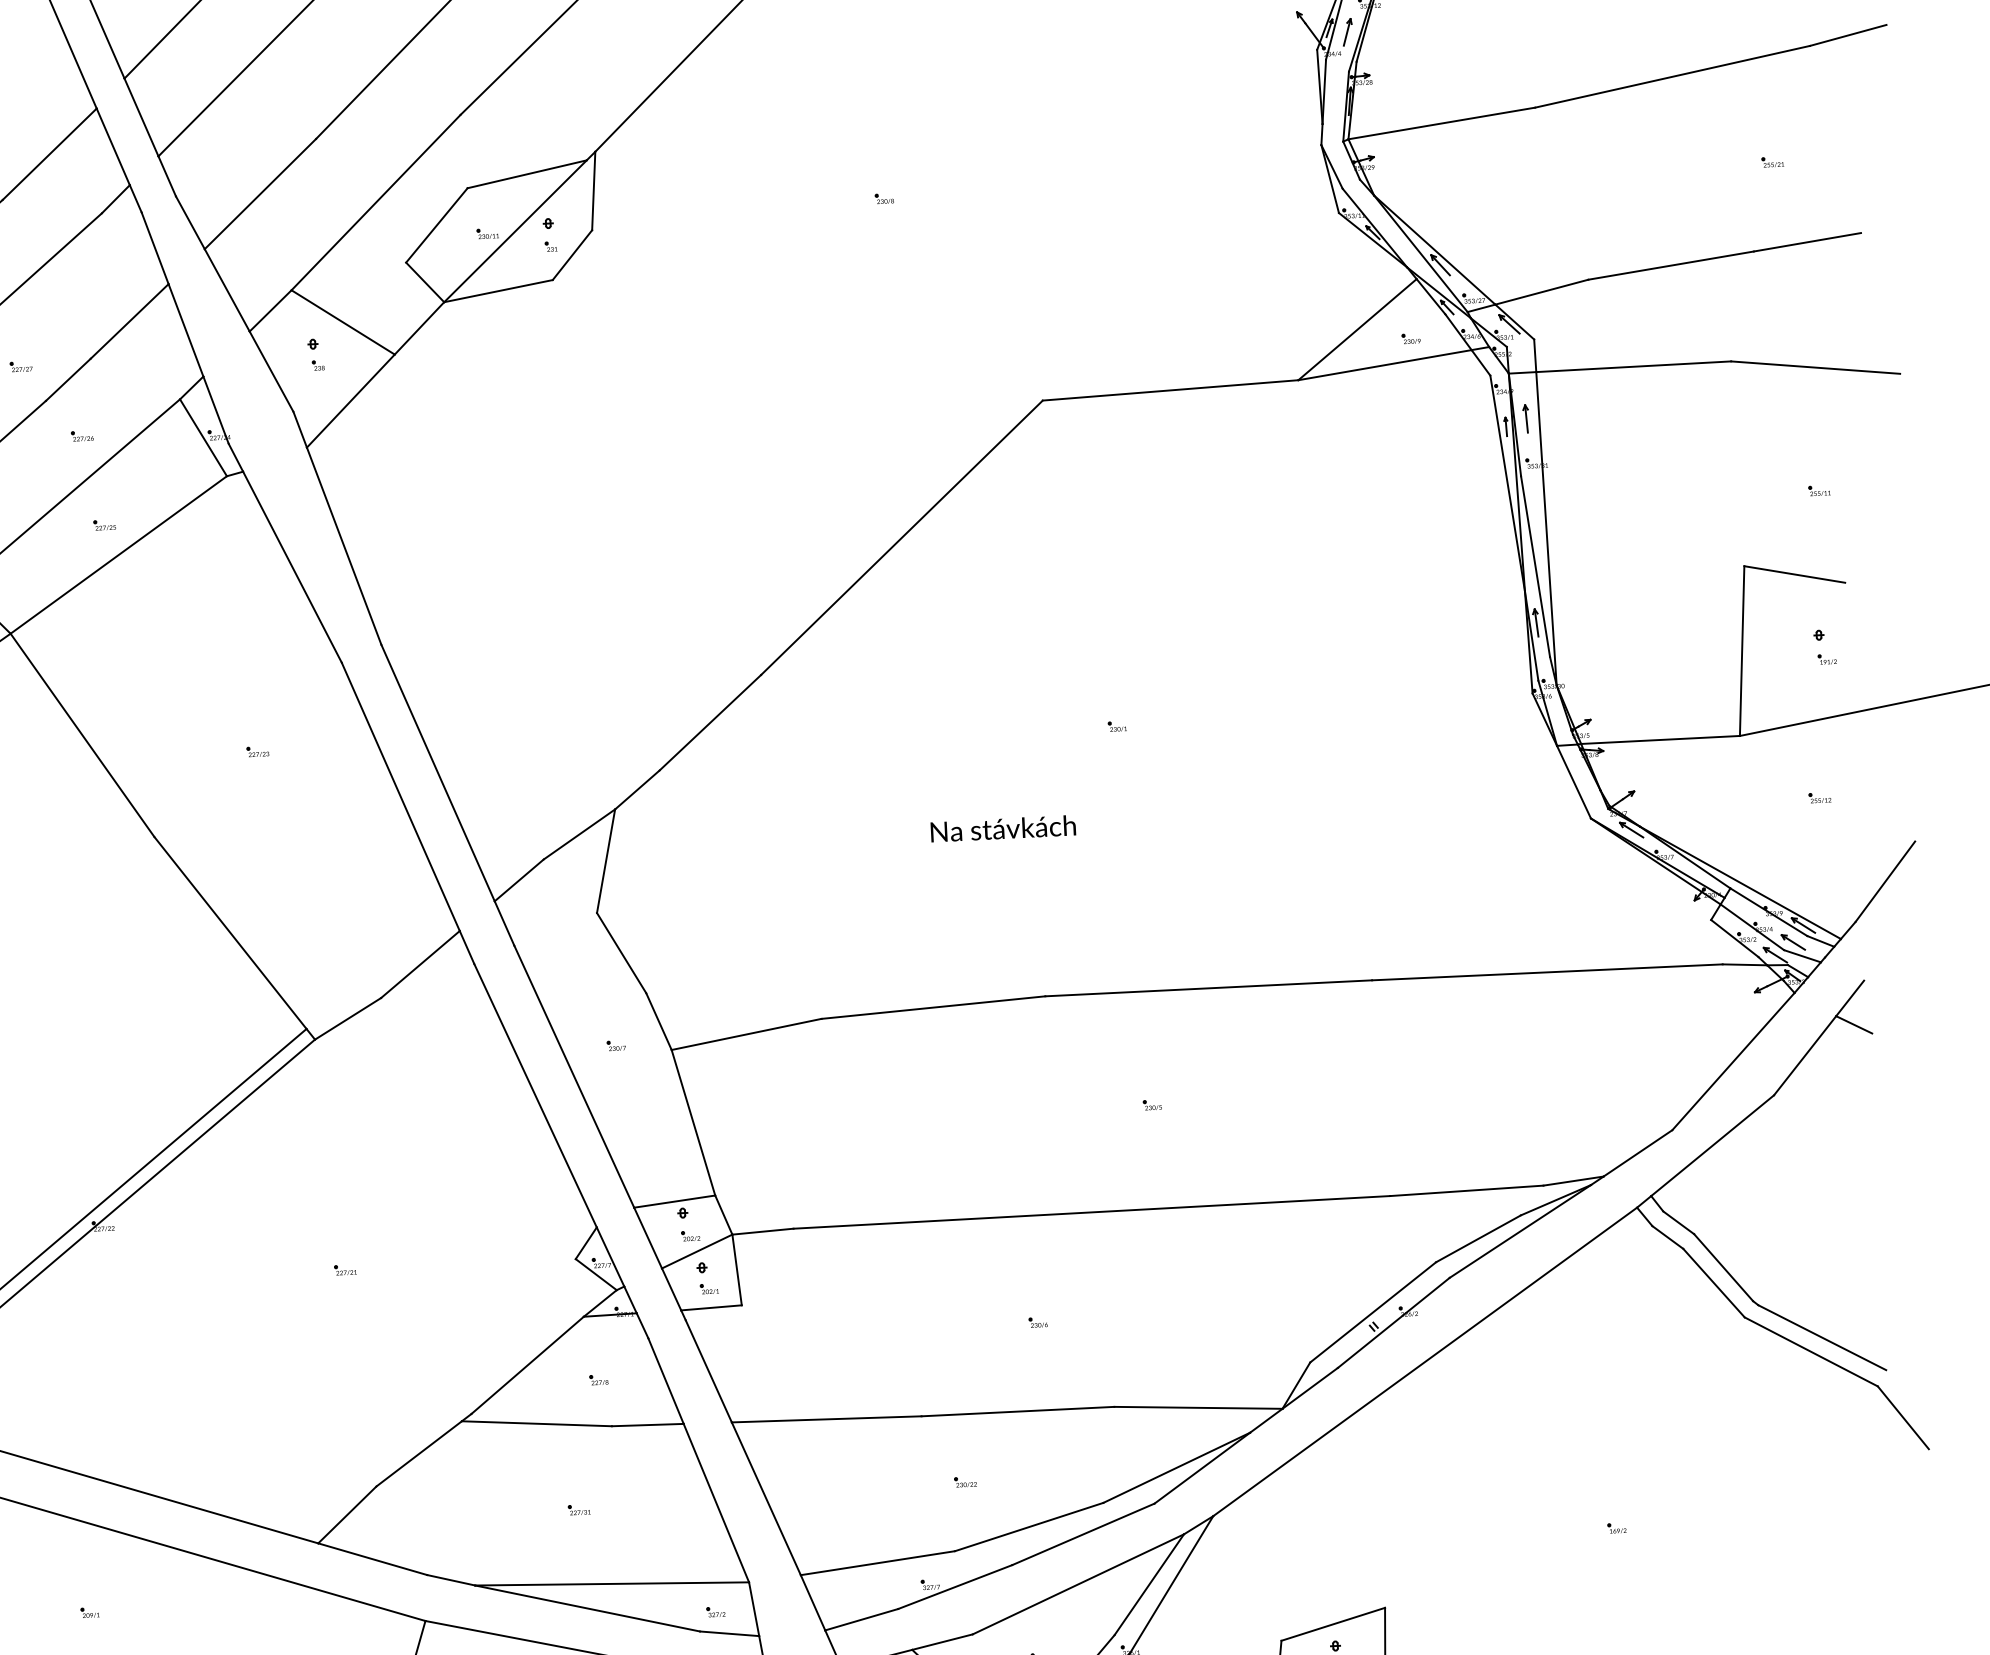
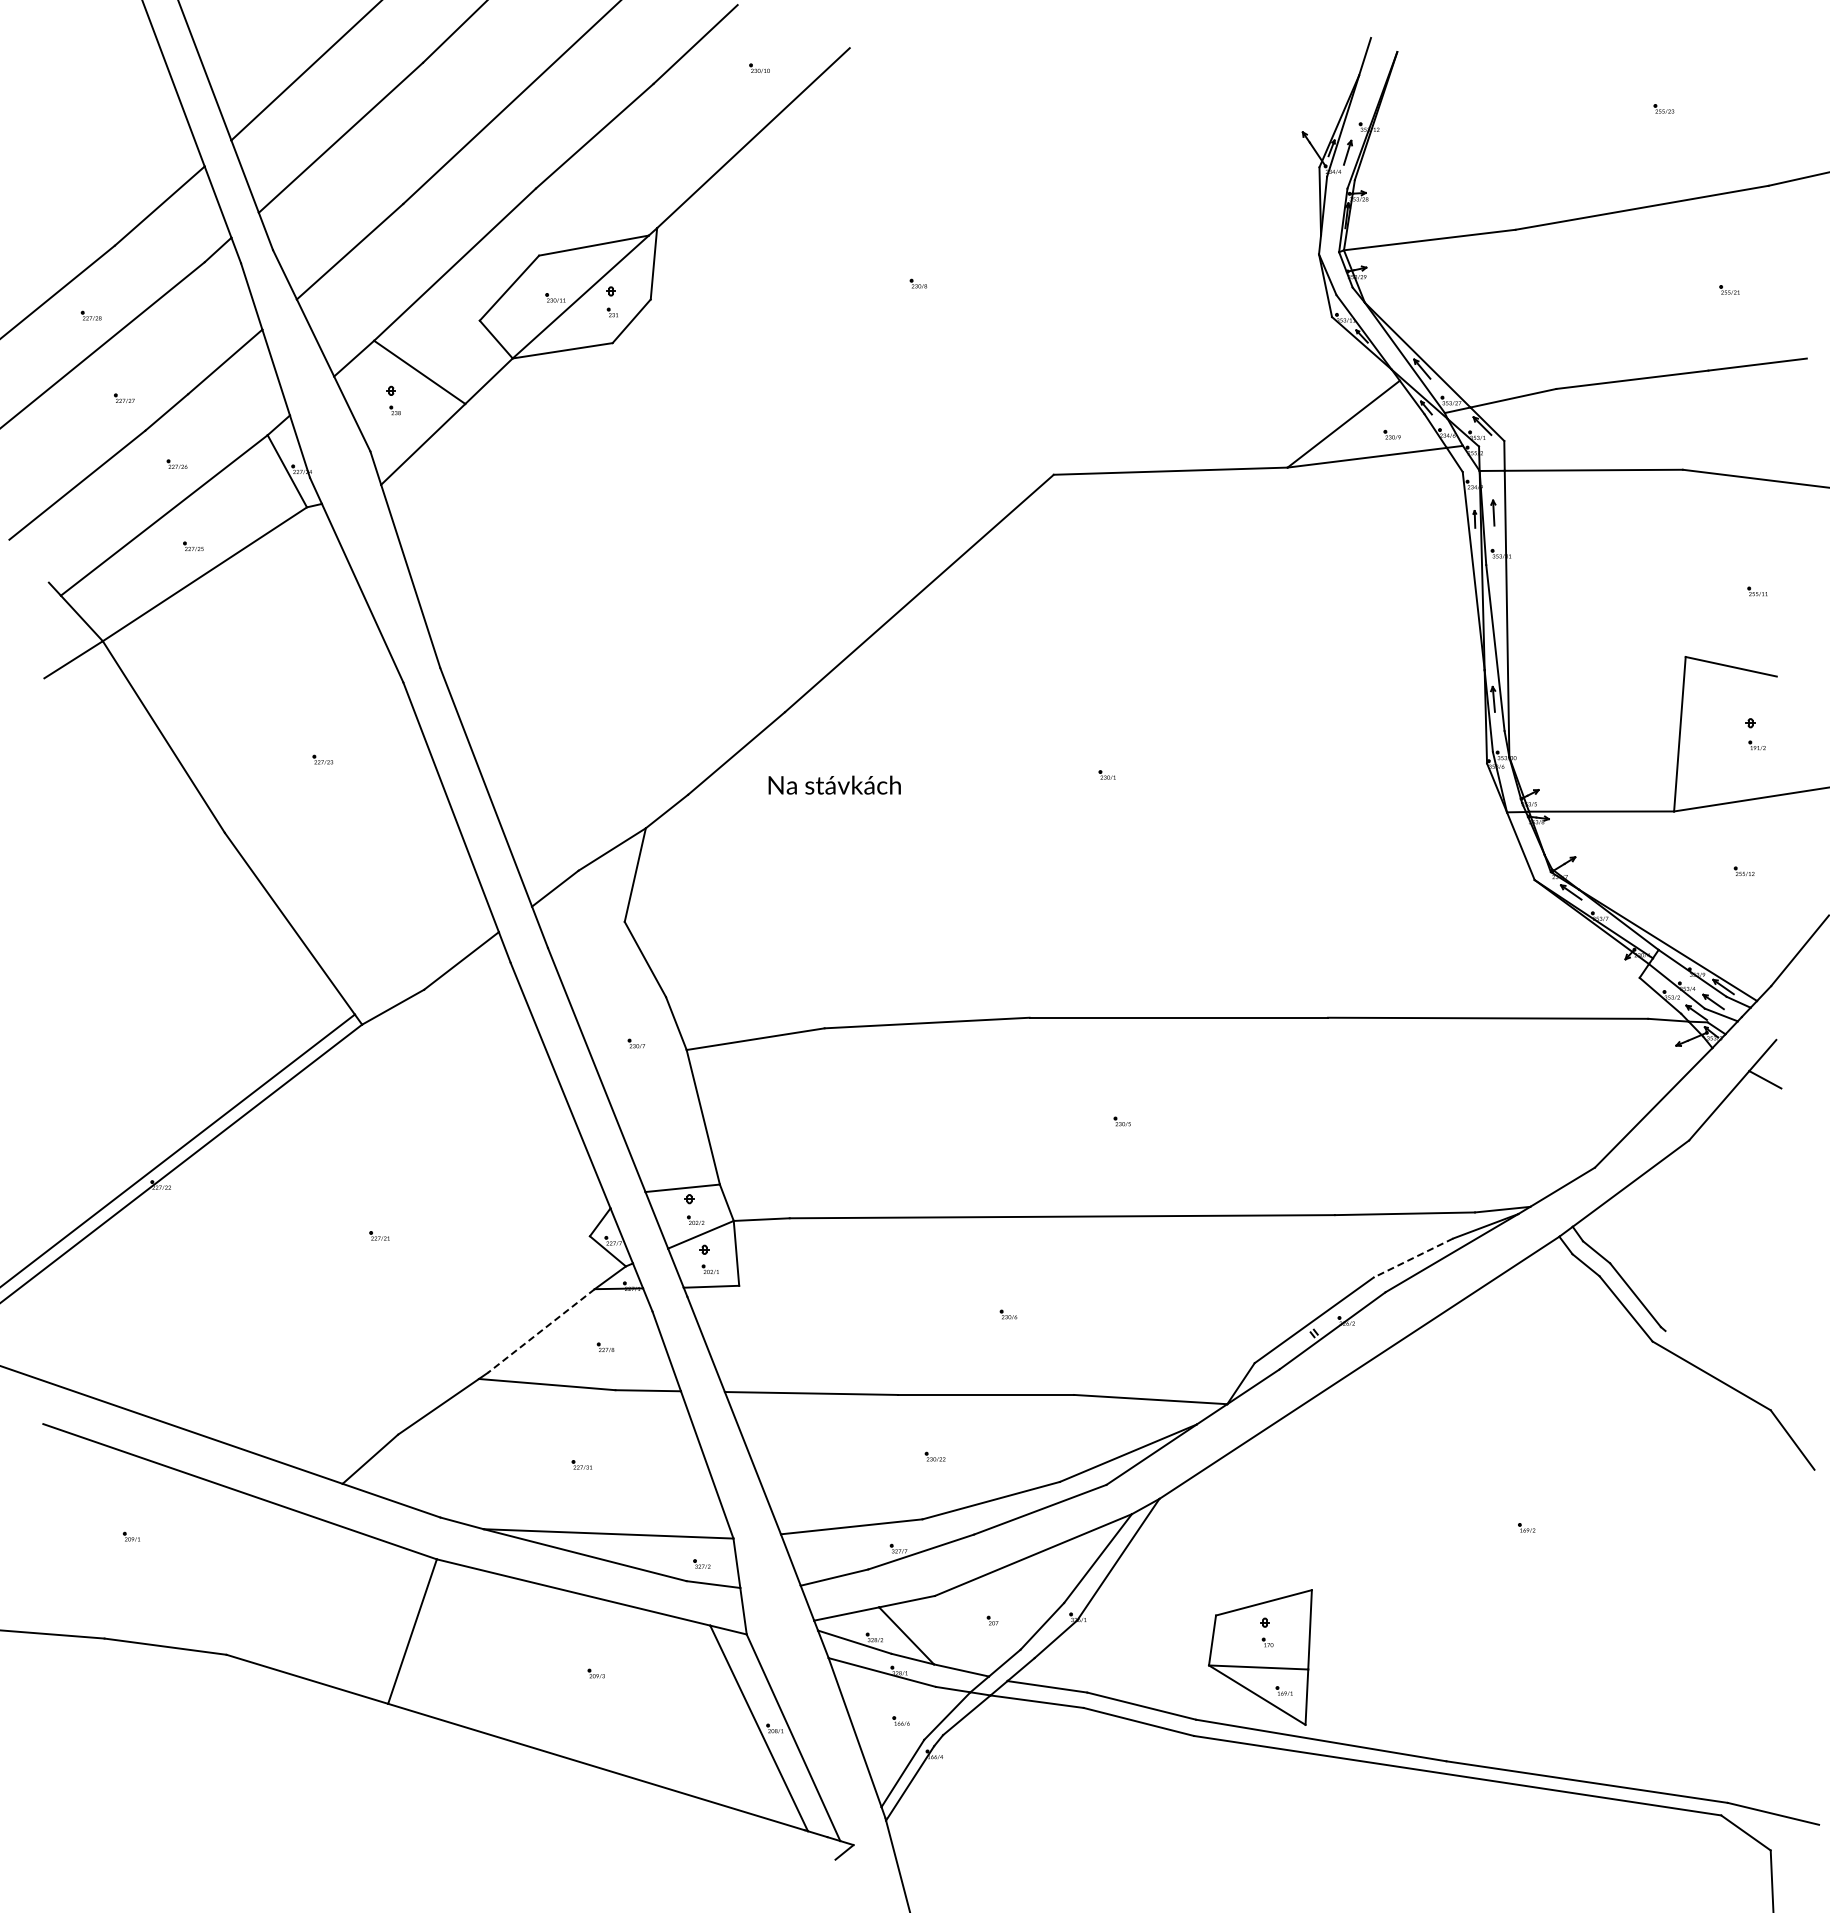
text: (1003, 828) -> (834, 784), moved
line: (1478, 1239) -> (1413, 1258), solid -> dashed
line: (1822, 1337) -> (1722, 1363), removed
line: (527, 1364) -> (541, 1330), solid -> dashed

